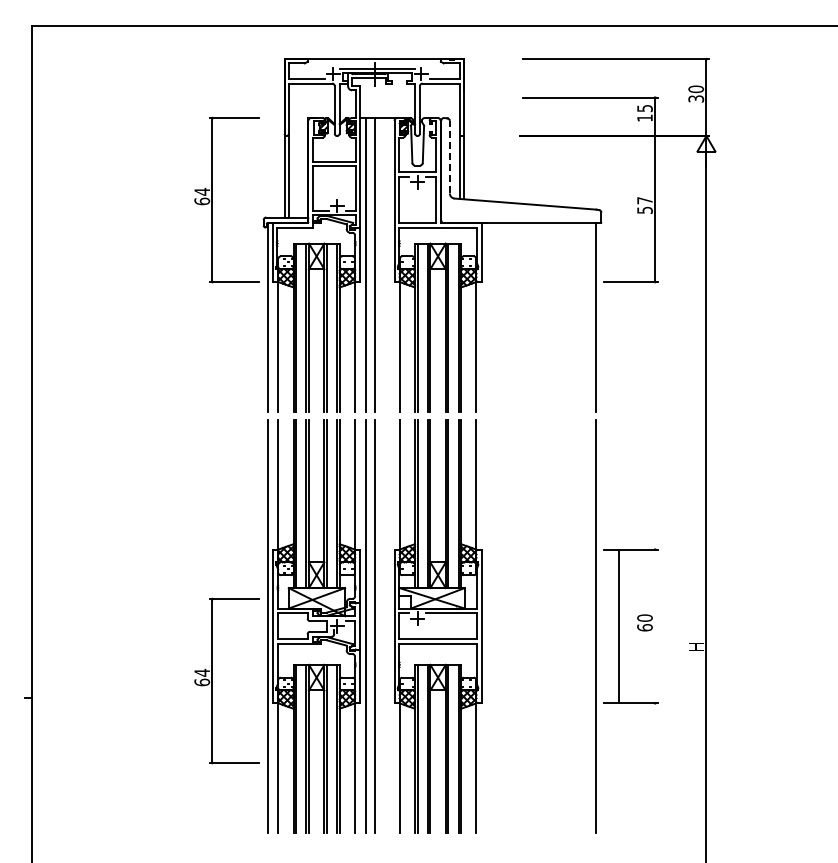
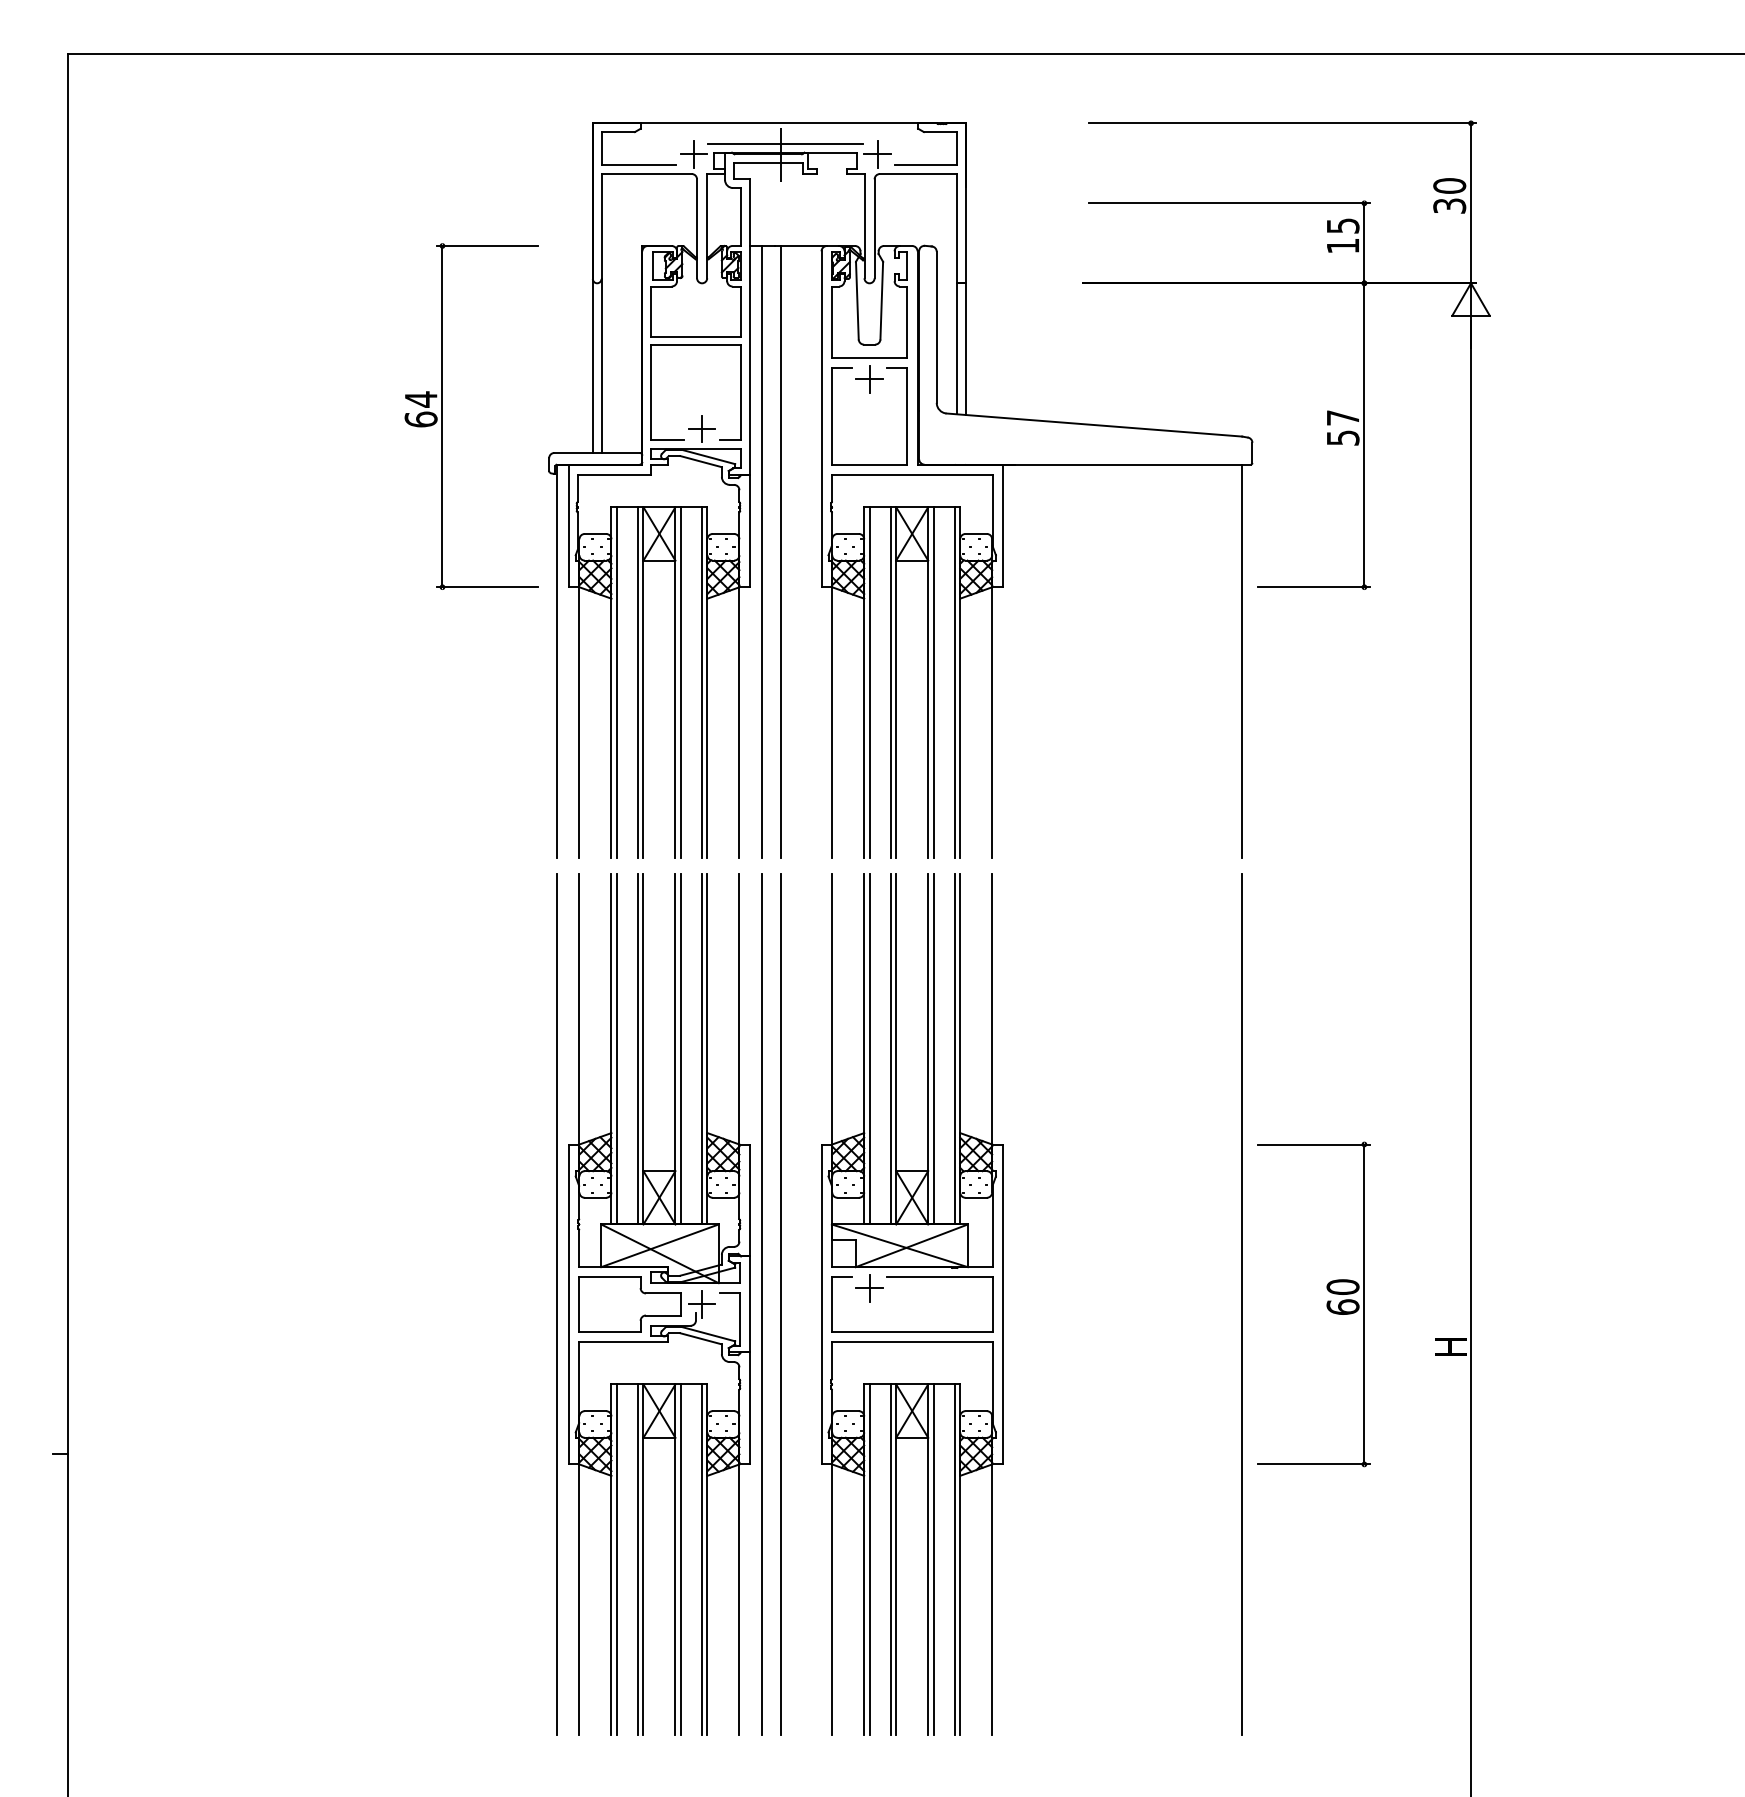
line: (449, 156) -> (936, 325), dashed -> solid
line: (619, 626) -> (1364, 1304), moved
part: (212, 680) -> (442, 1416), removed

